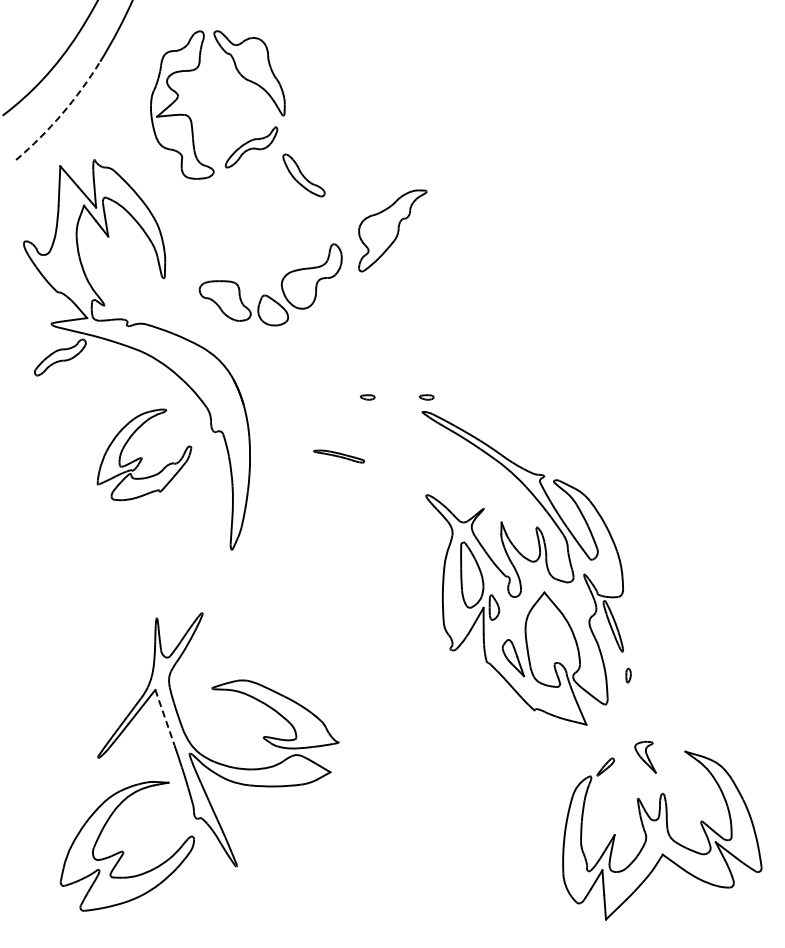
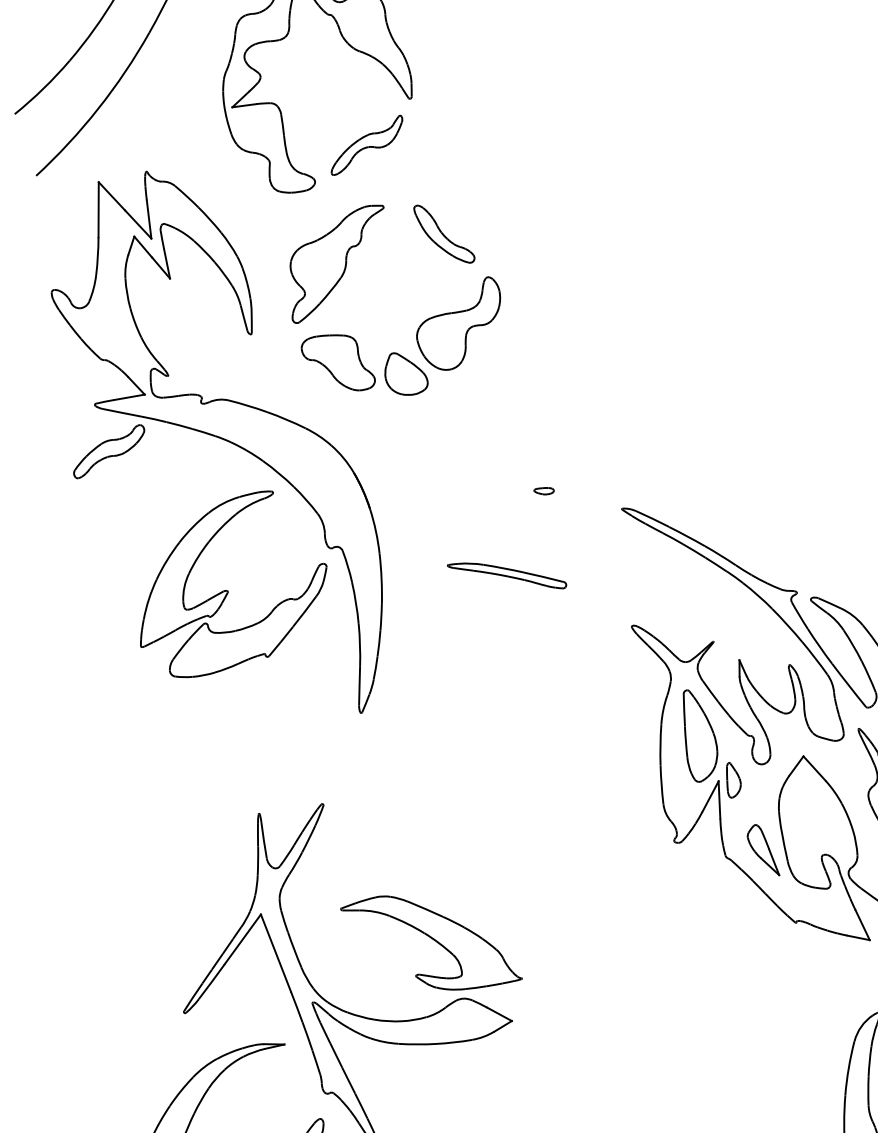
arc: (62, 114) -> (99, 109), dashed -> solid
part: (303, 175) -> (443, 234), moved
part: (392, 230) -> (337, 263), moved
part: (426, 397) -> (626, 488), removed
part: (144, 454) -> (232, 583), size x1.43
part: (338, 456) -> (506, 575), size x1.67
line: (165, 718) -> (276, 954), dashed -> solid

